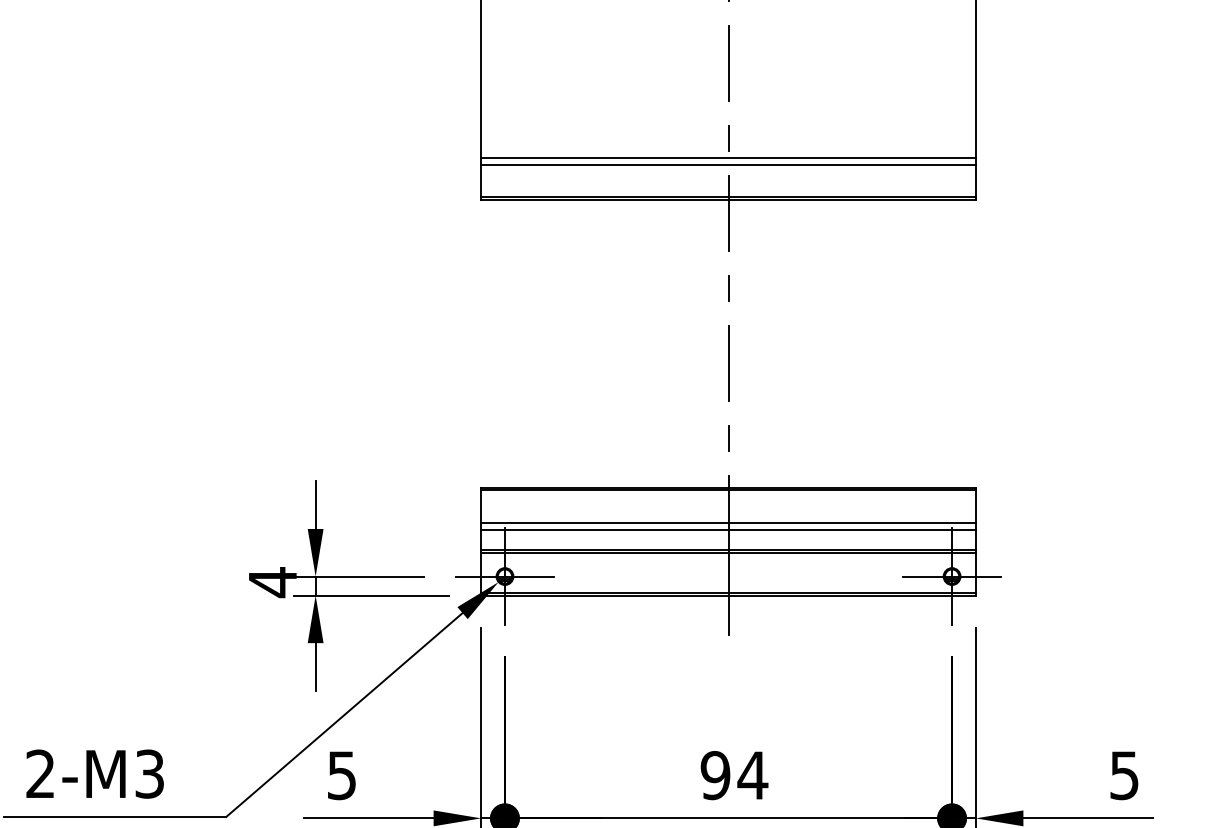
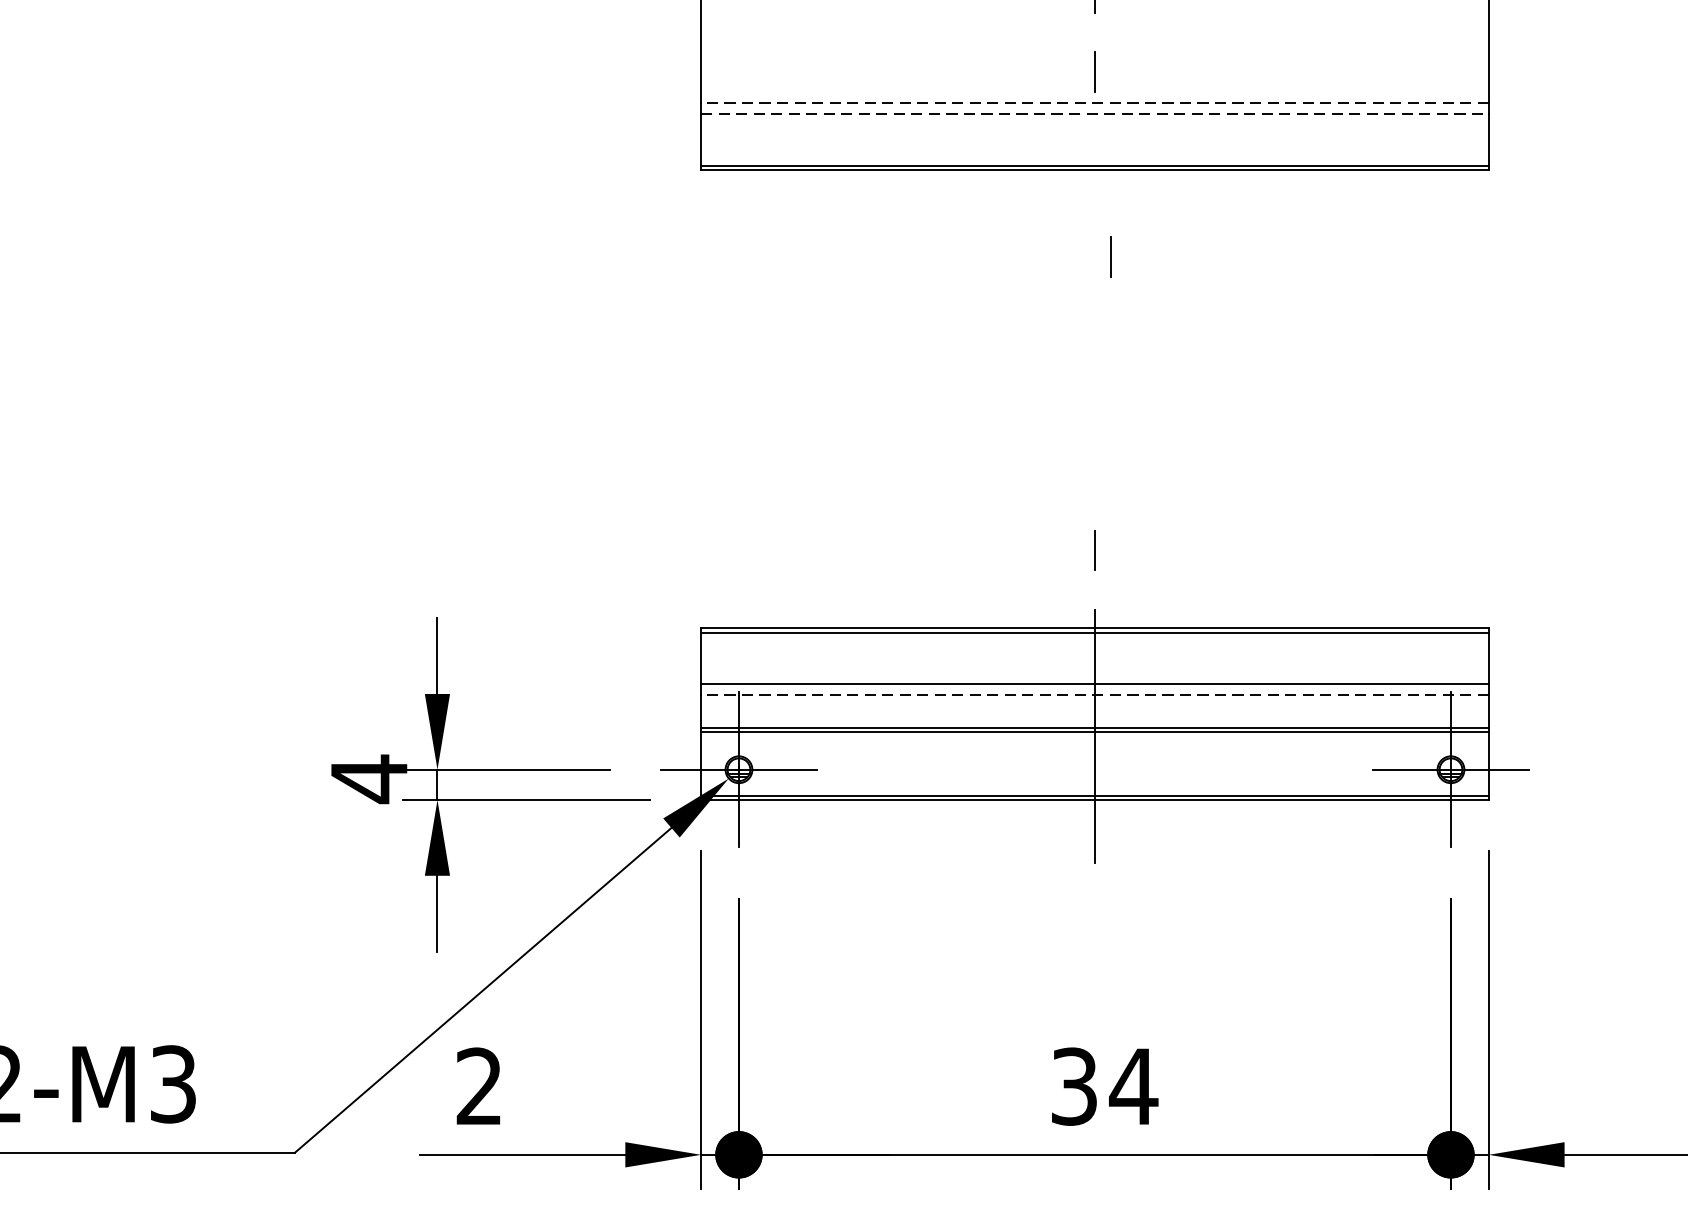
line: (728, 158) -> (1094, 103), solid -> dashed
line: (729, 164) -> (1096, 113), solid -> dashed
line: (728, 213) -> (1094, 191), removed
line: (728, 288) -> (1110, 256), moved
line: (728, 363) -> (1094, 430), removed
line: (728, 529) -> (1094, 694), solid -> dashed
text: (341, 775) -> (478, 1086), 5 -> 2
text: (715, 775) -> (1074, 1086), 94 -> 34

